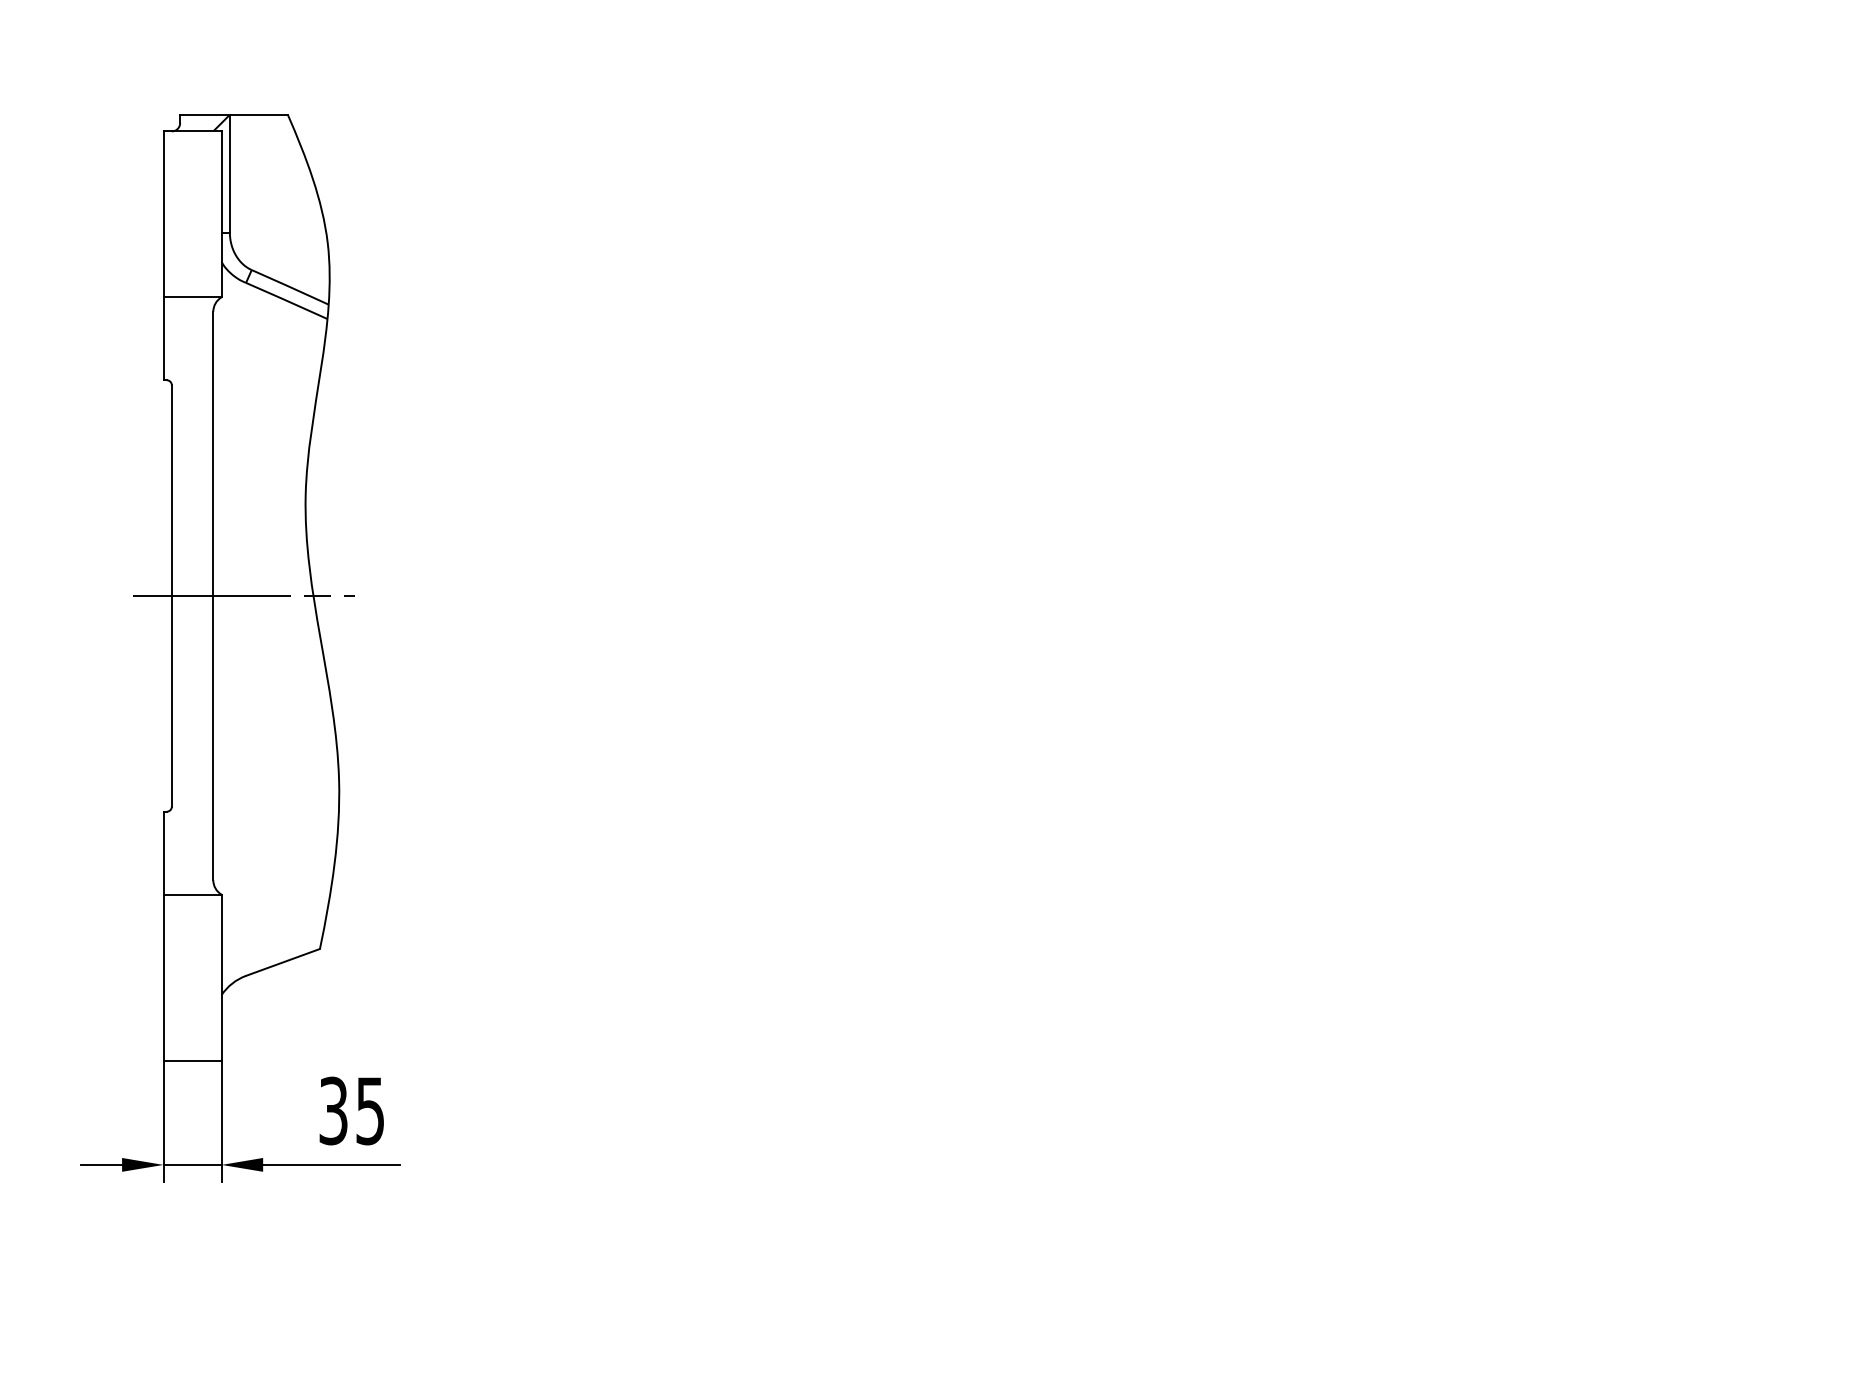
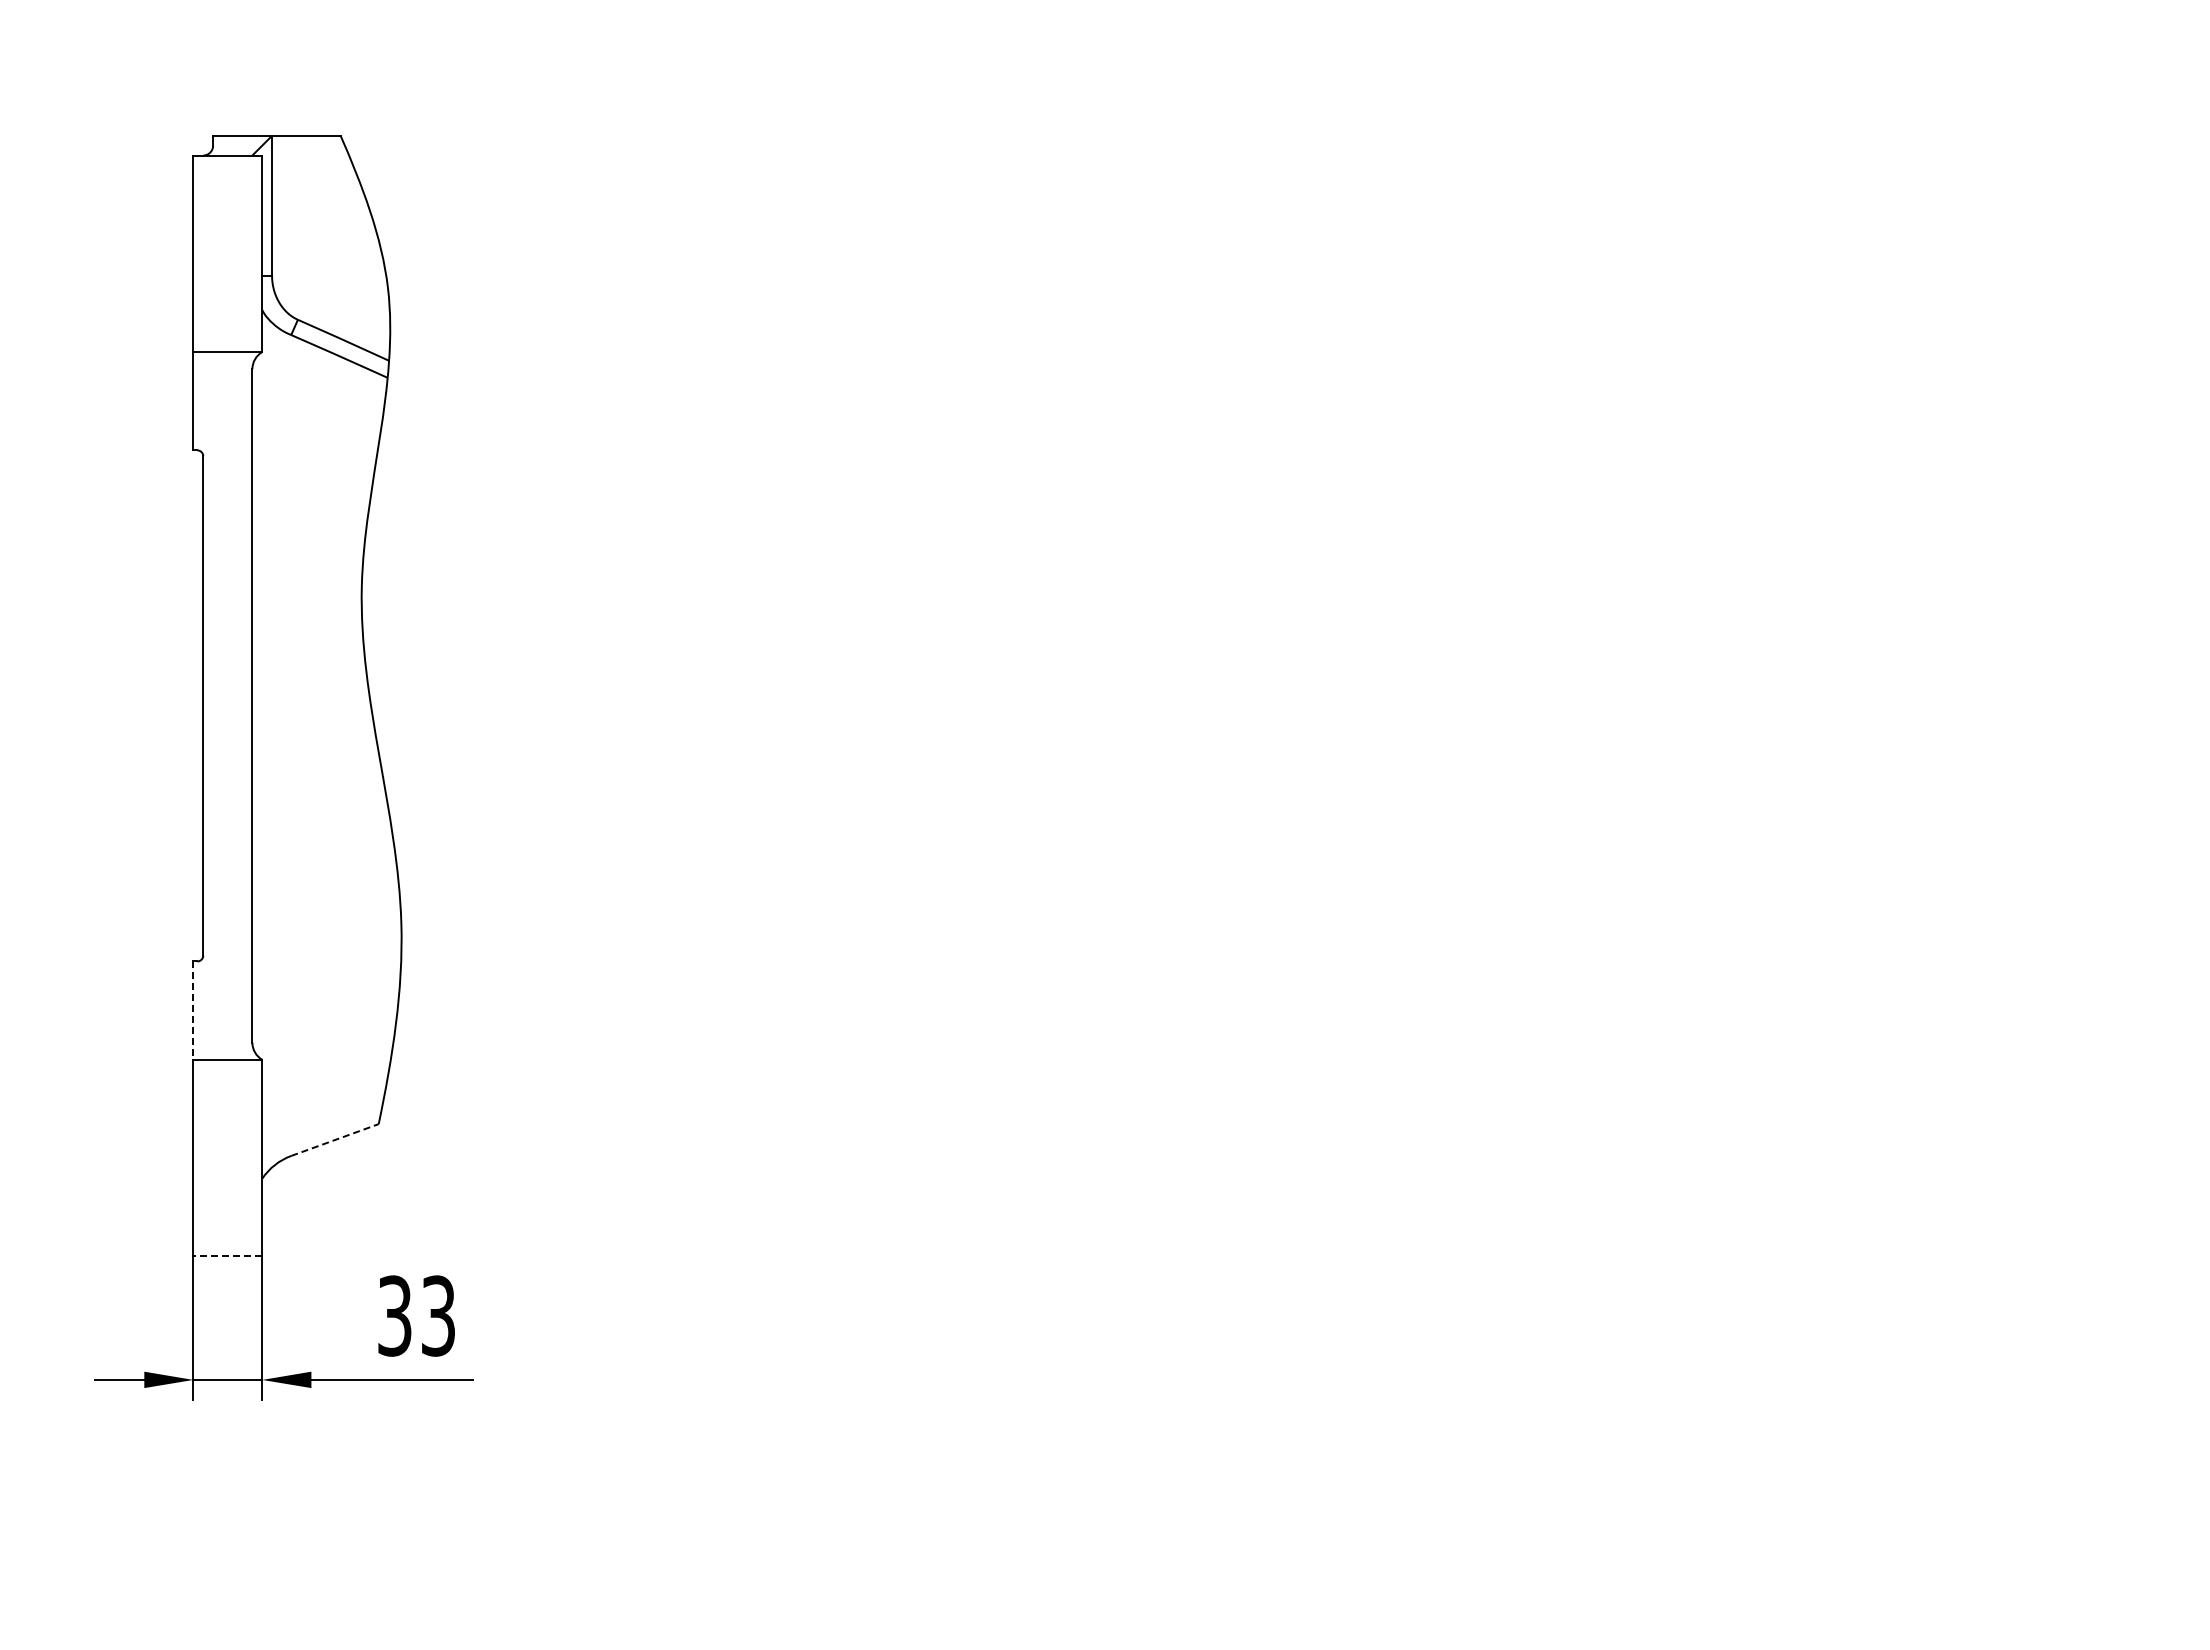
line: (243, 595) -> (288, 705), removed
line: (163, 853) -> (193, 1011), solid -> dashed
line: (282, 962) -> (334, 1140), solid -> dashed
line: (192, 1060) -> (227, 1256), solid -> dashed
text: (370, 1110) -> (438, 1315), 35 -> 33

